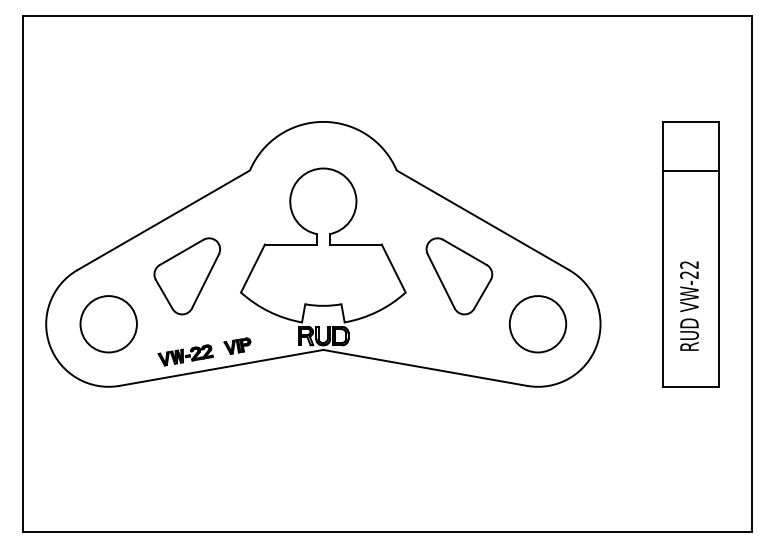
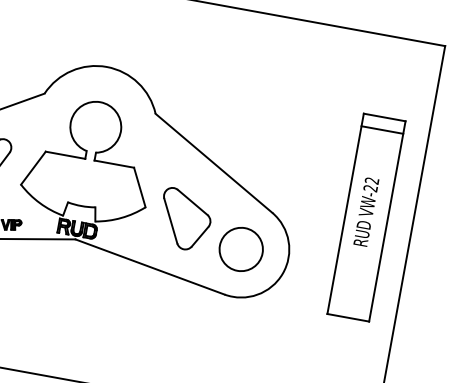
line: (690, 170) -> (382, 129), moved
part: (459, 276) -> (185, 219), moved
text: (689, 305) -> (366, 211), moved

